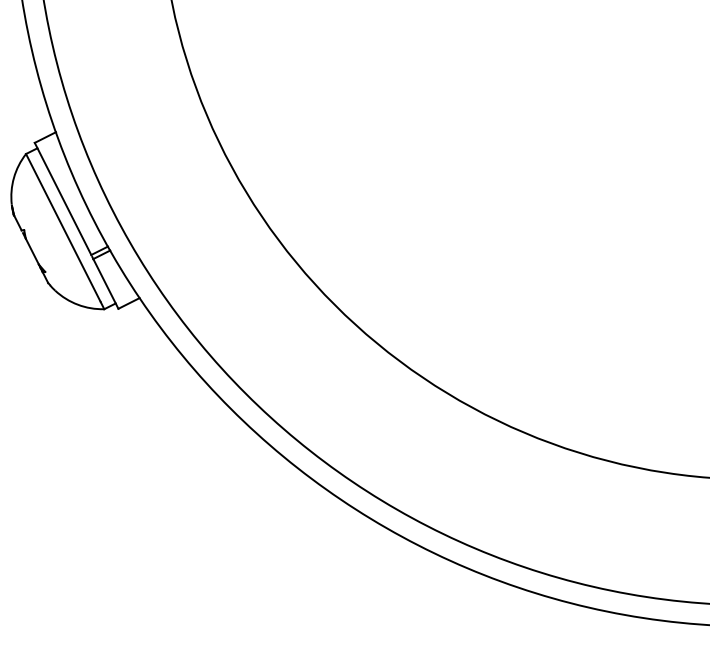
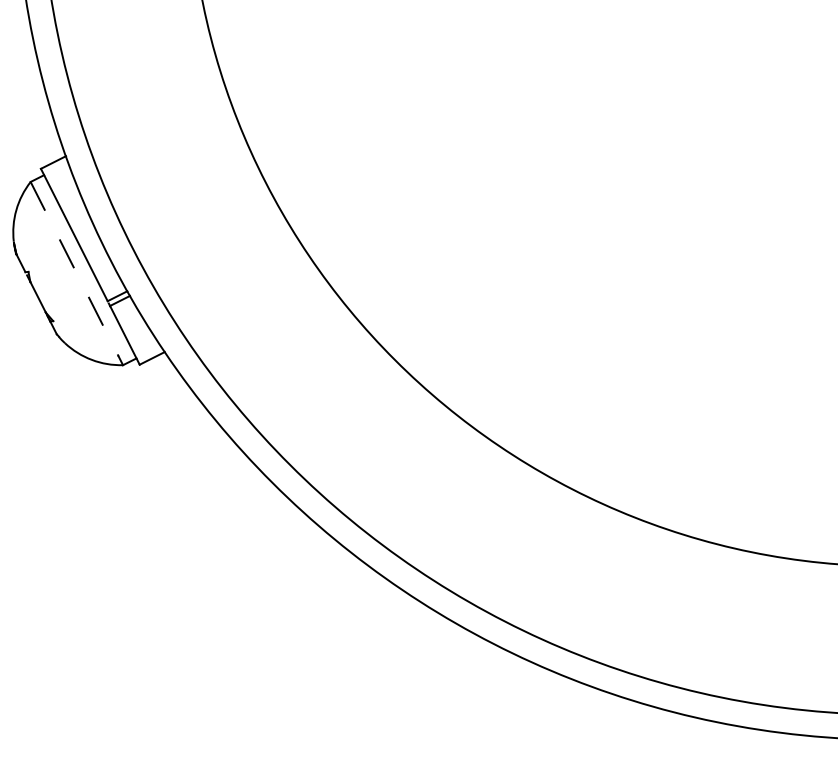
line: (63, 228) -> (74, 269), solid -> dashed

